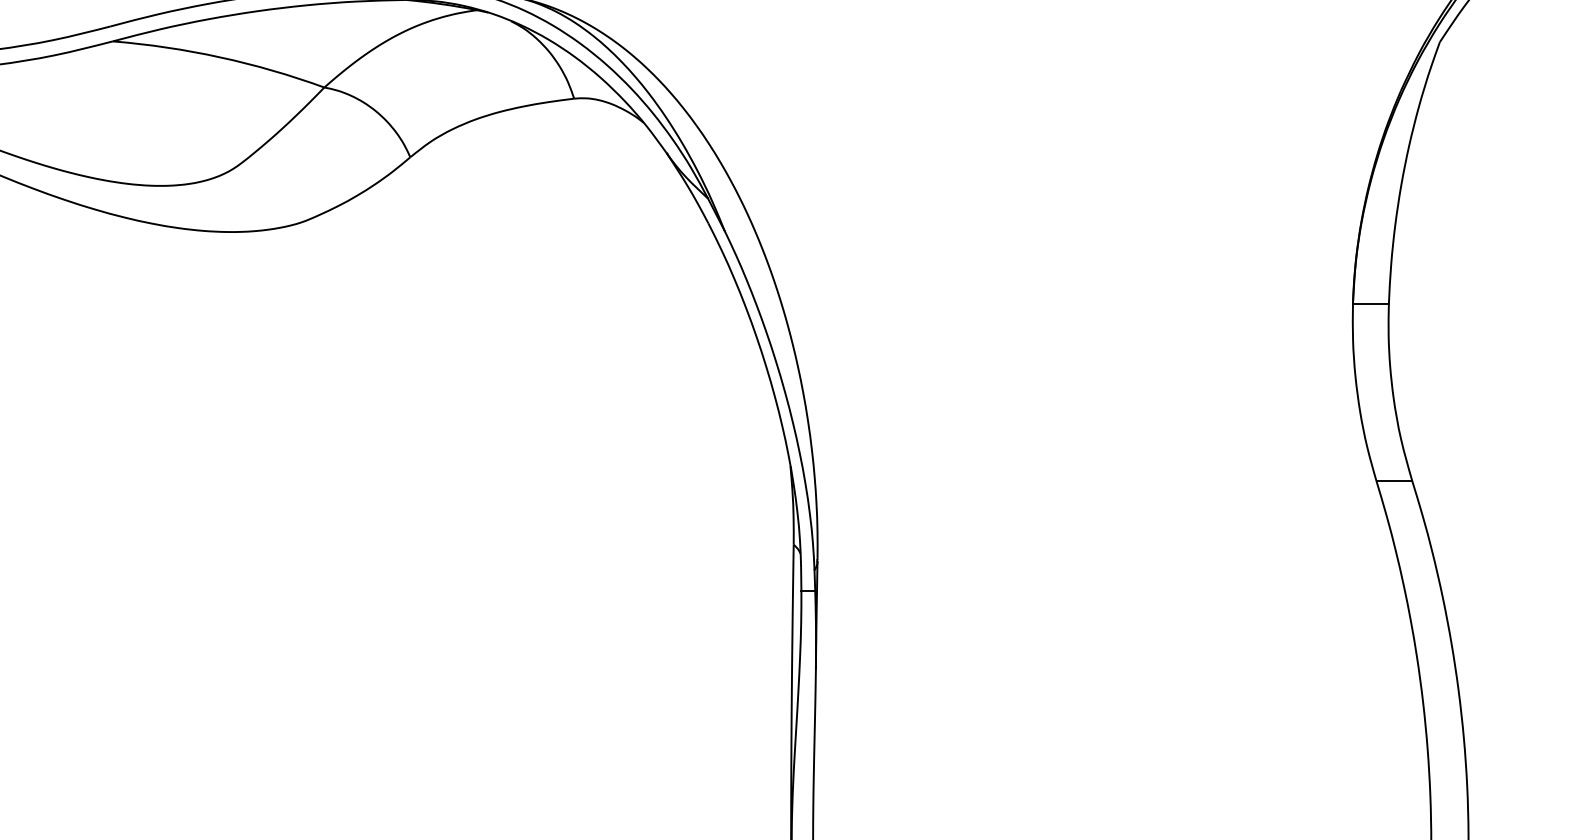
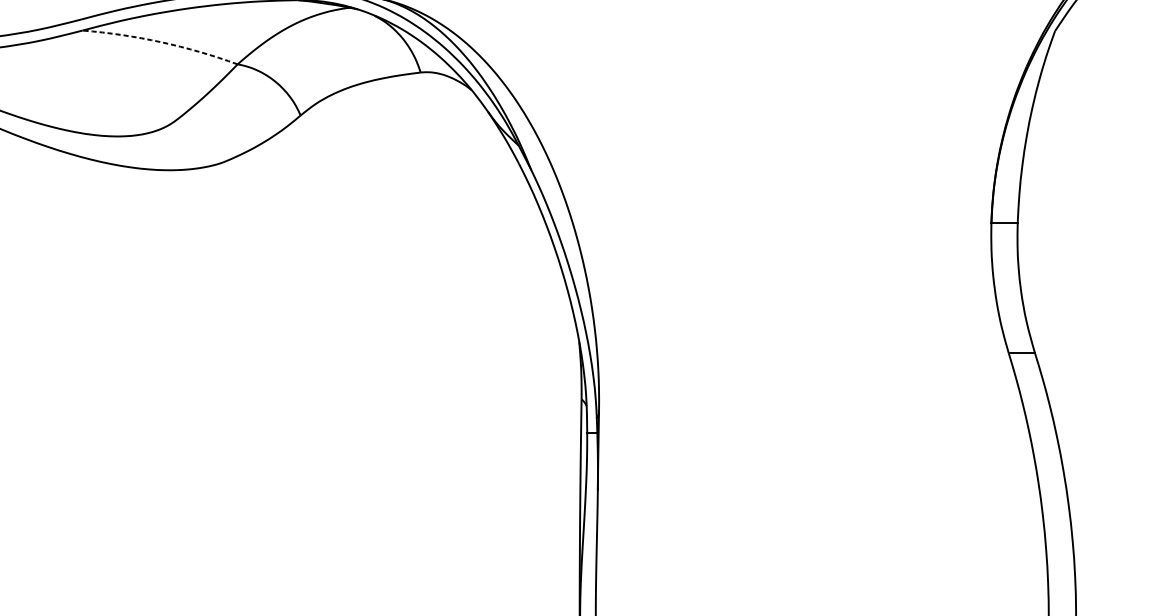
arc: (220, 57) -> (161, 42), solid -> dashed

